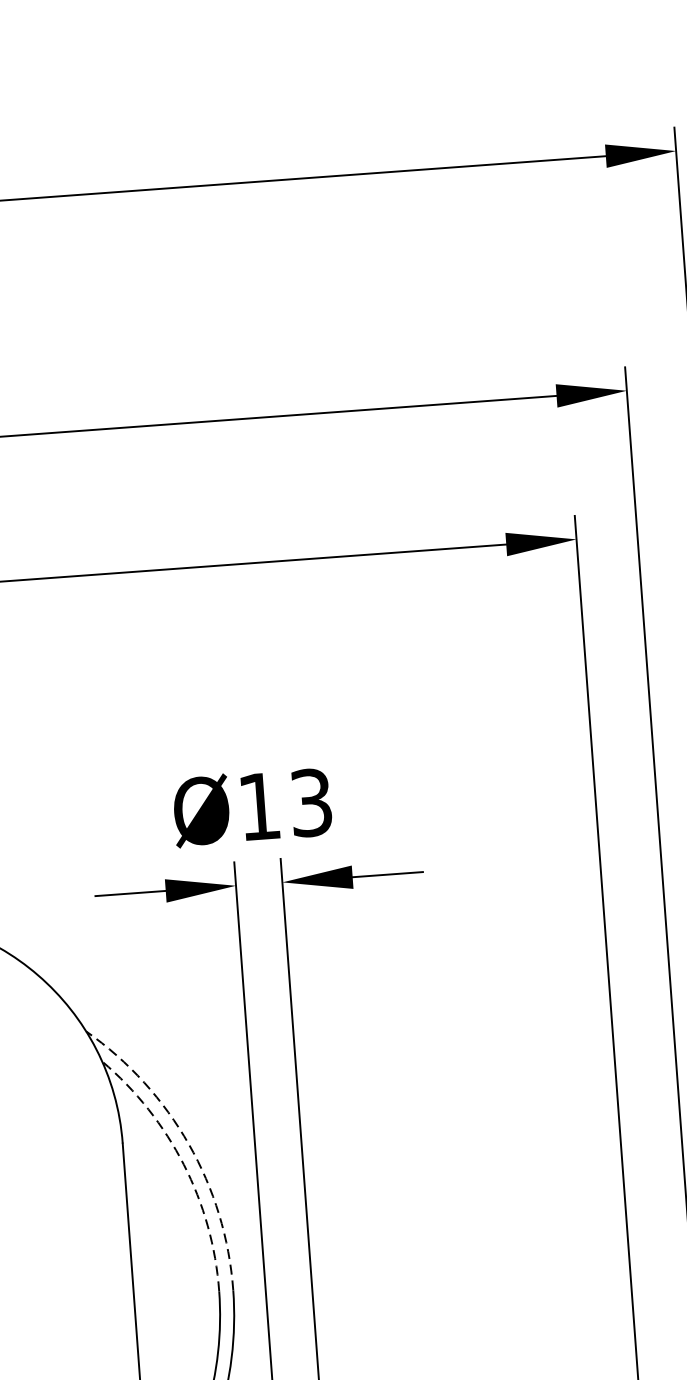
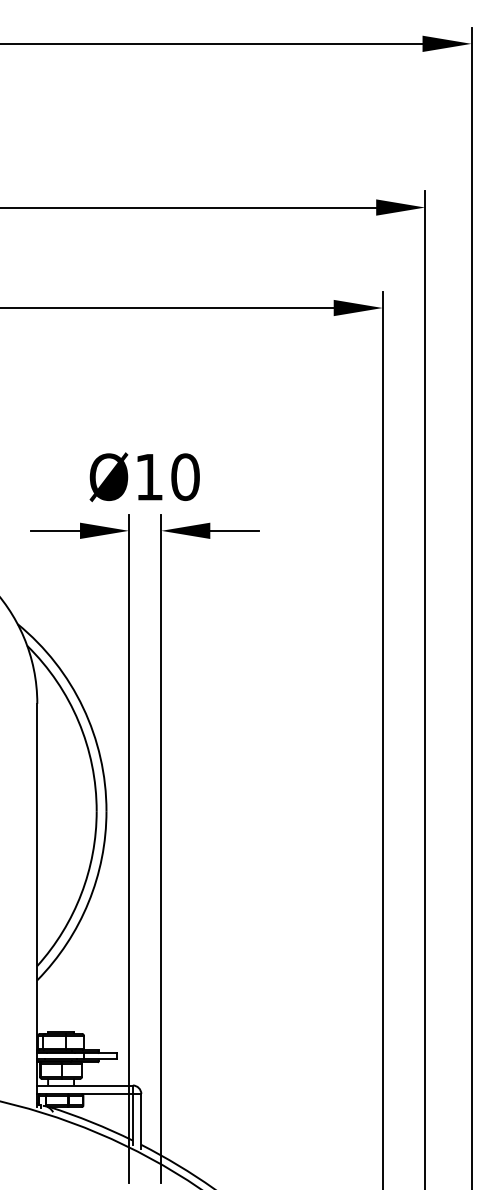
text: (311, 803) -> (185, 477), Ø13 -> Ø10
arc: (189, 1144) -> (83, 707), dashed -> solid
arc: (183, 1164) -> (78, 721), dashed -> solid

